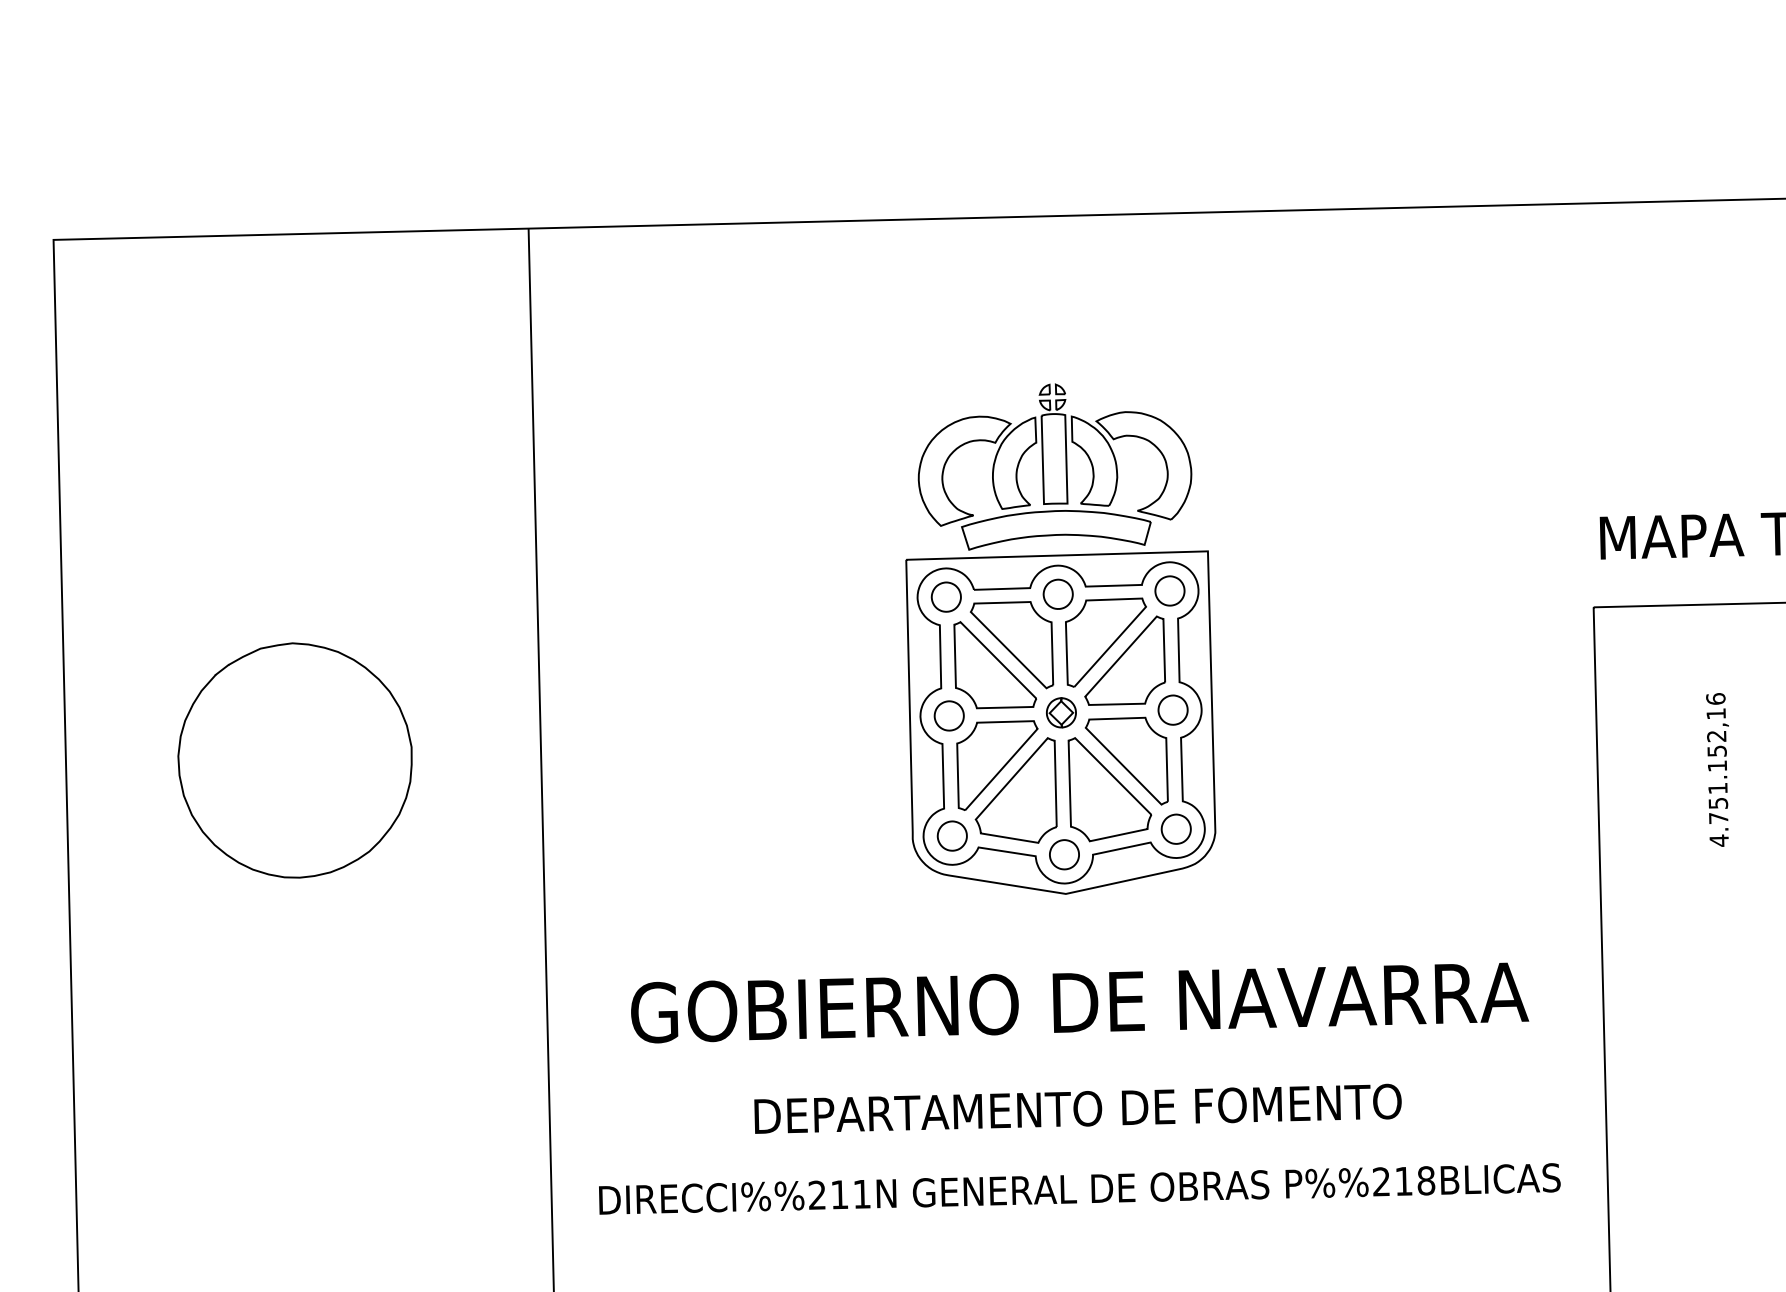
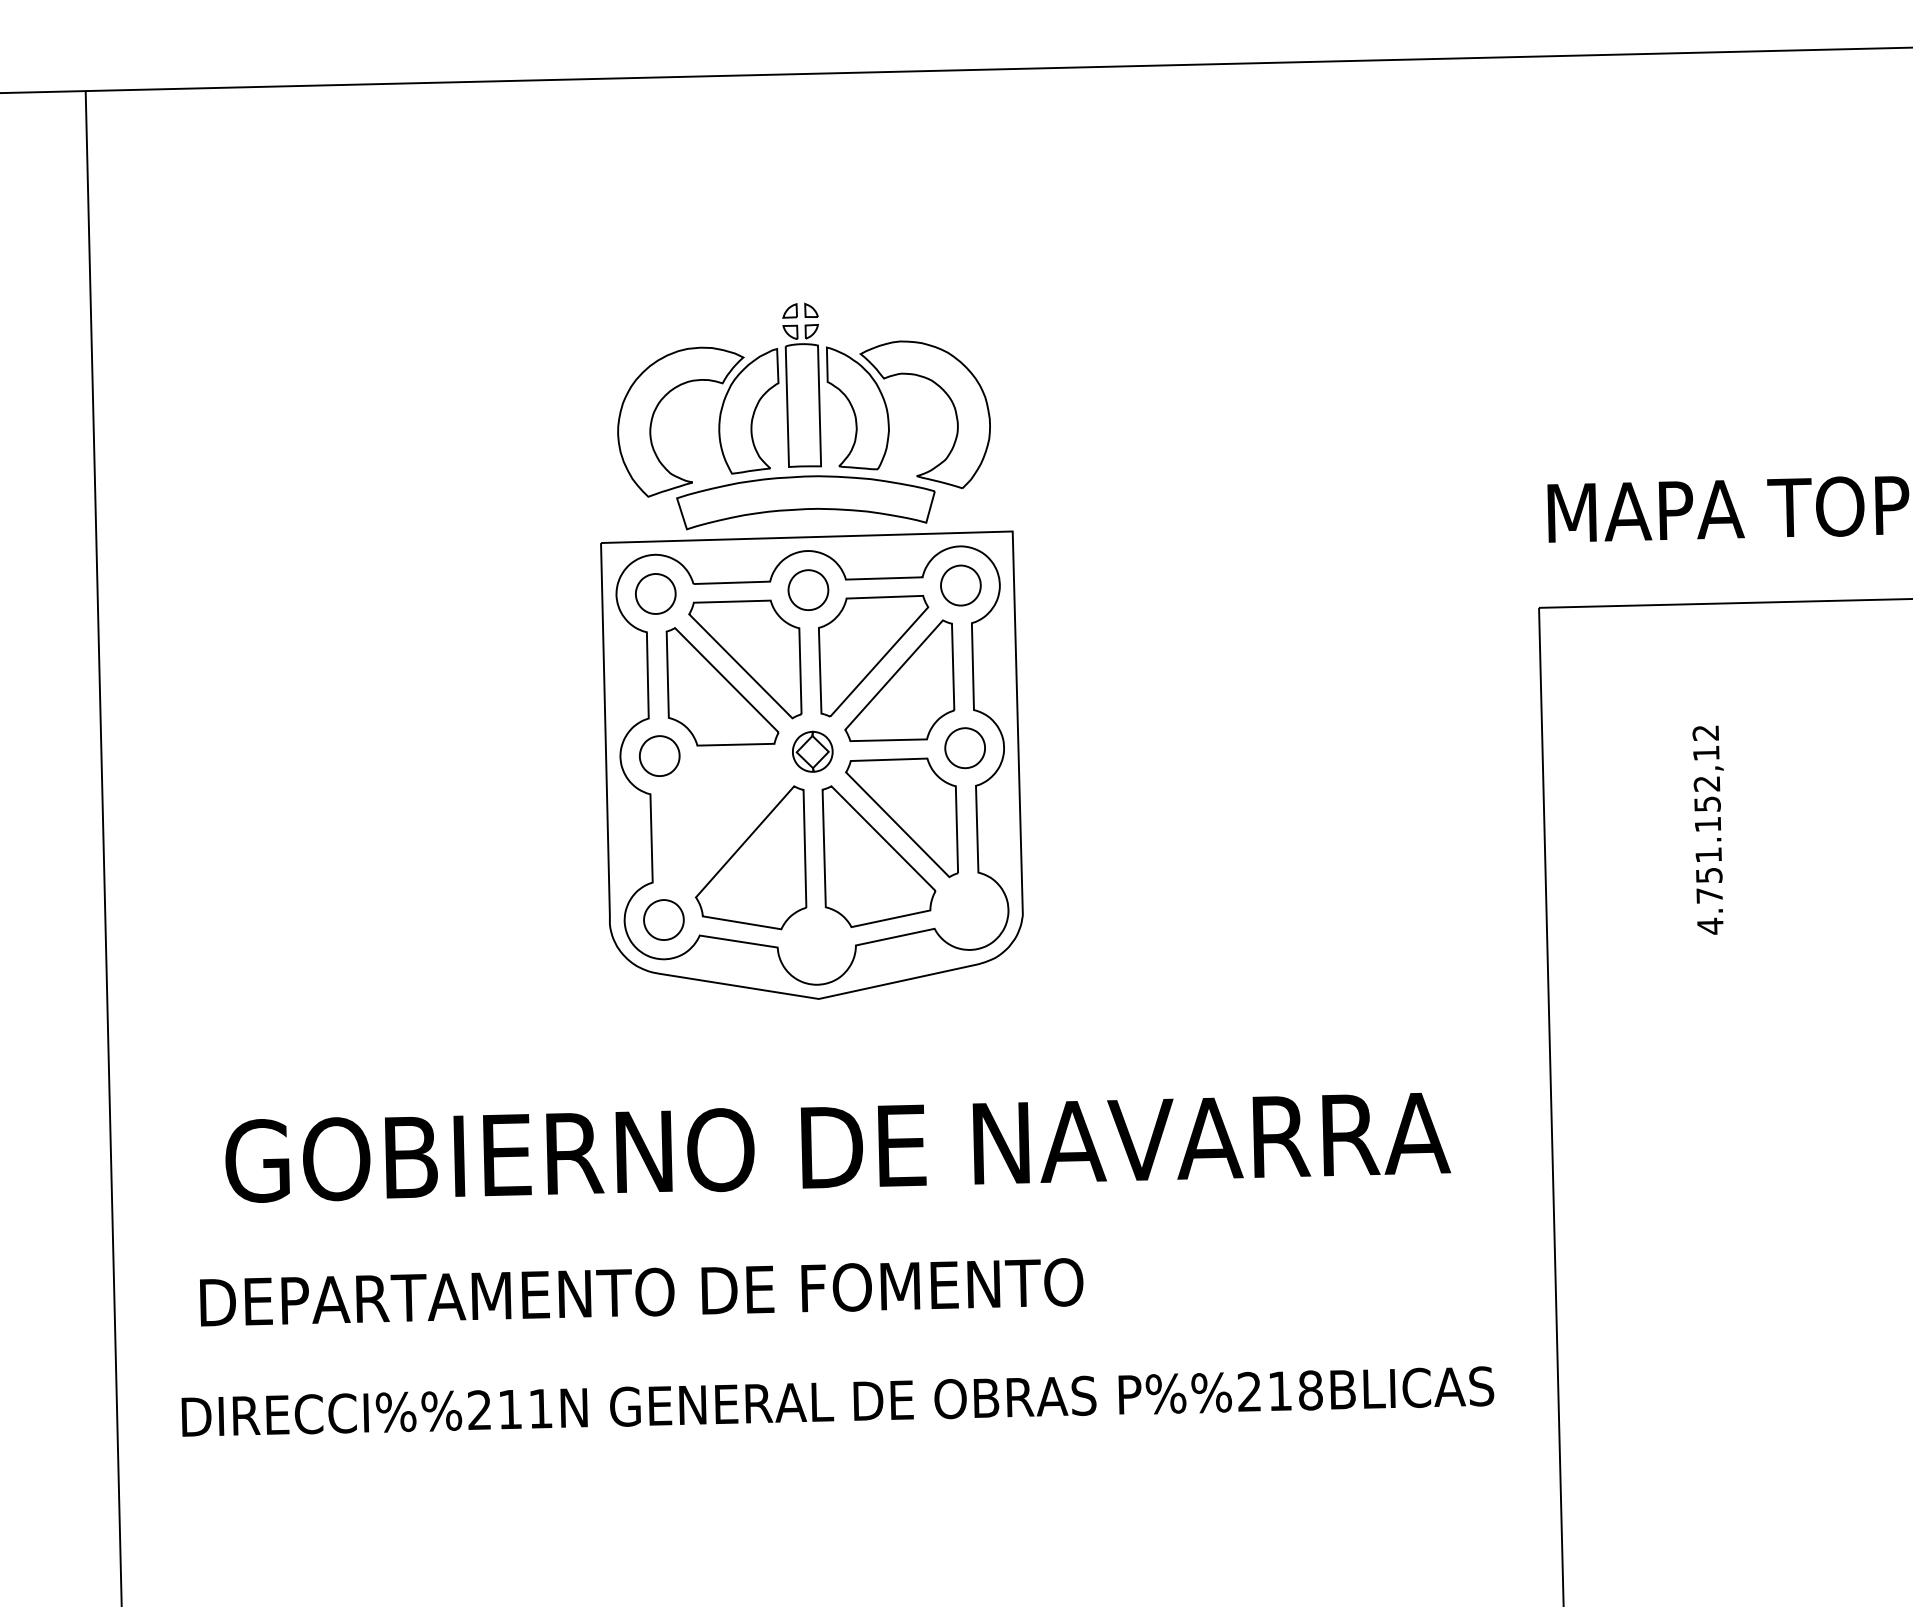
text: (1715, 698) -> (1705, 732), 4.751.152,16 -> 4.751.152,12
part: (997, 765) -> (725, 823), removed
part: (1175, 828) -> (968, 909), removed
part: (1064, 854) -> (816, 945), removed
text: (1077, 1108) -> (640, 1291), moved

